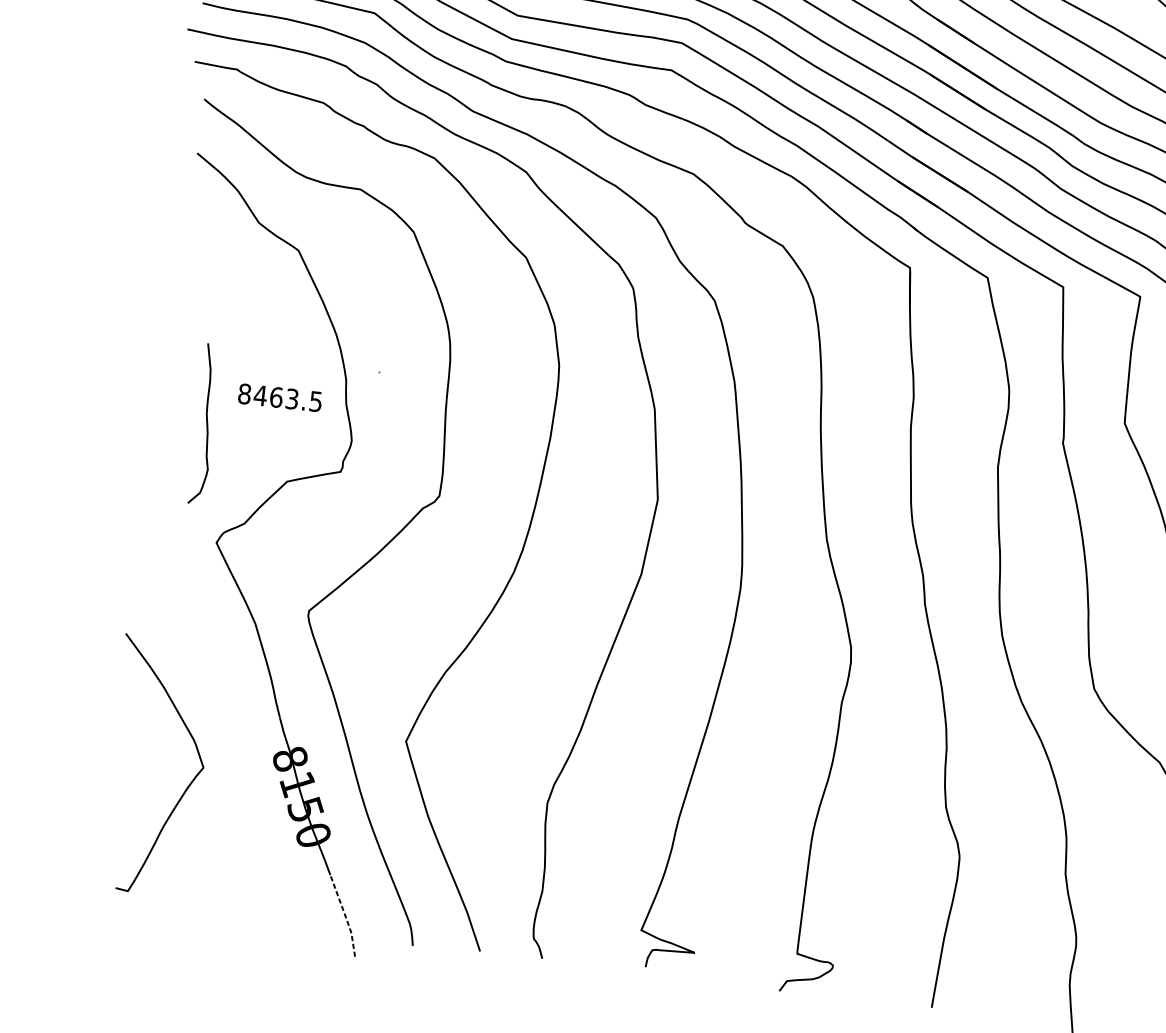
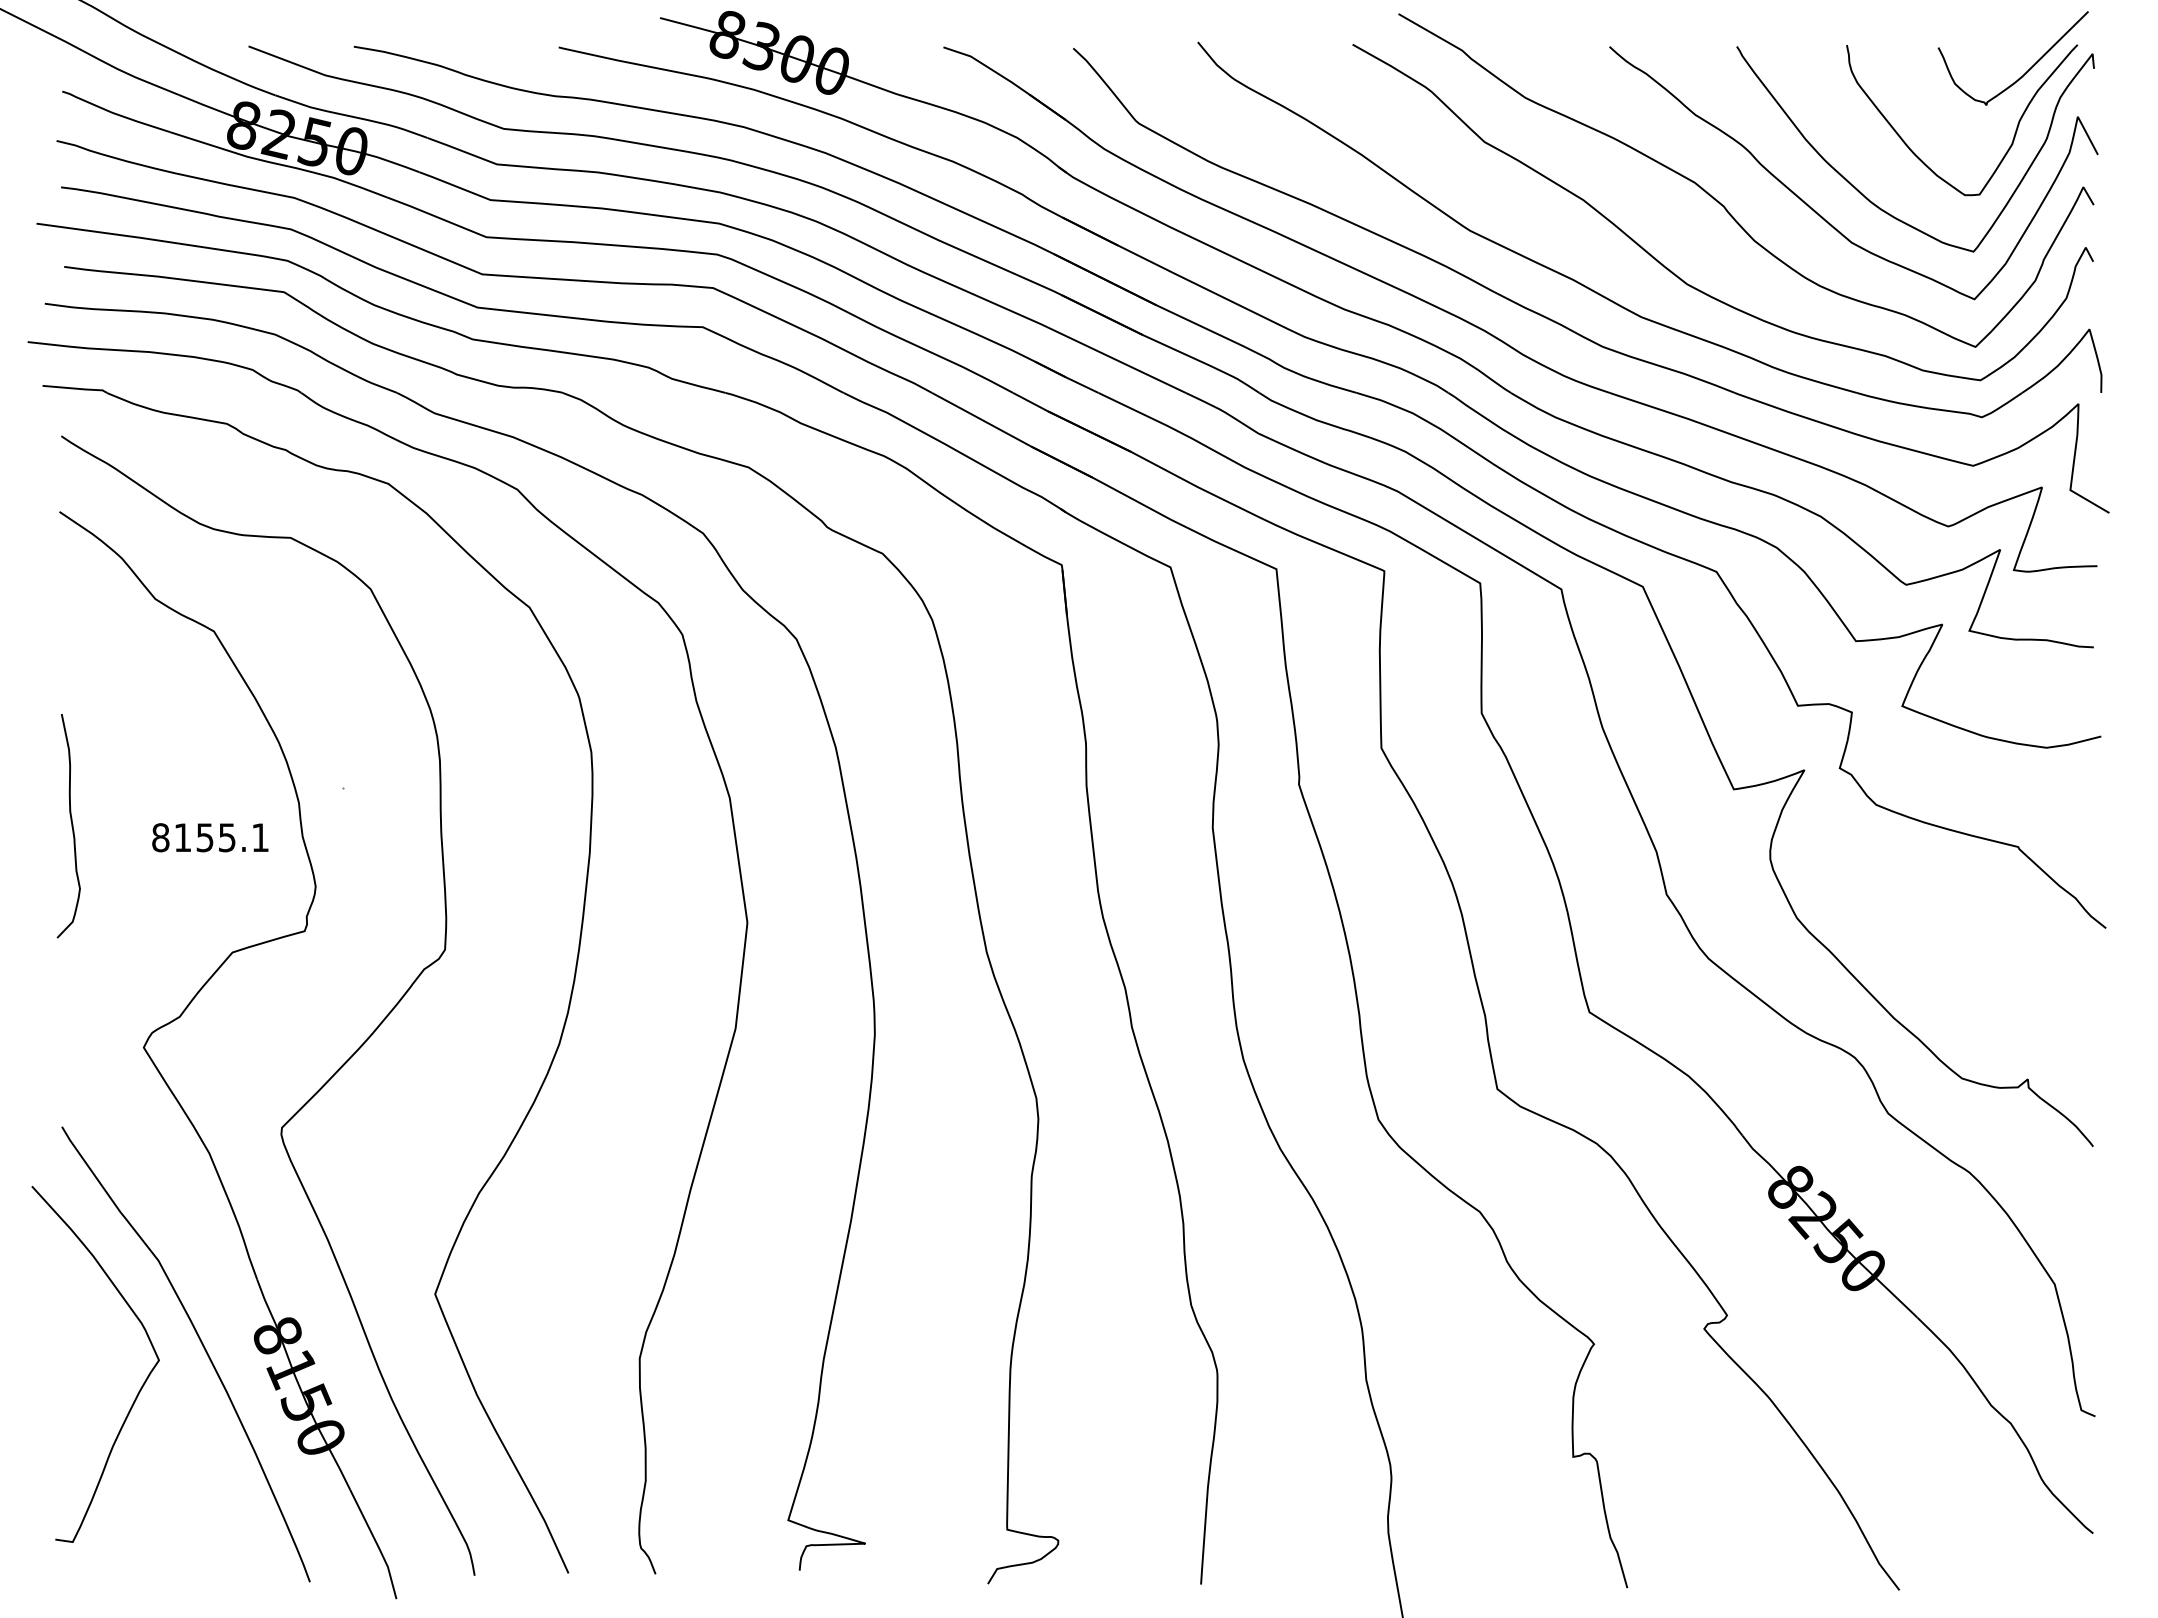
text: (287, 398) -> (220, 837), 8463.5 -> 8155.1
curve: (206, 424) -> (71, 826), moved
curve: (235, 761) -> (202, 1346), added
line: (345, 915) -> (376, 1543), dashed -> solid

